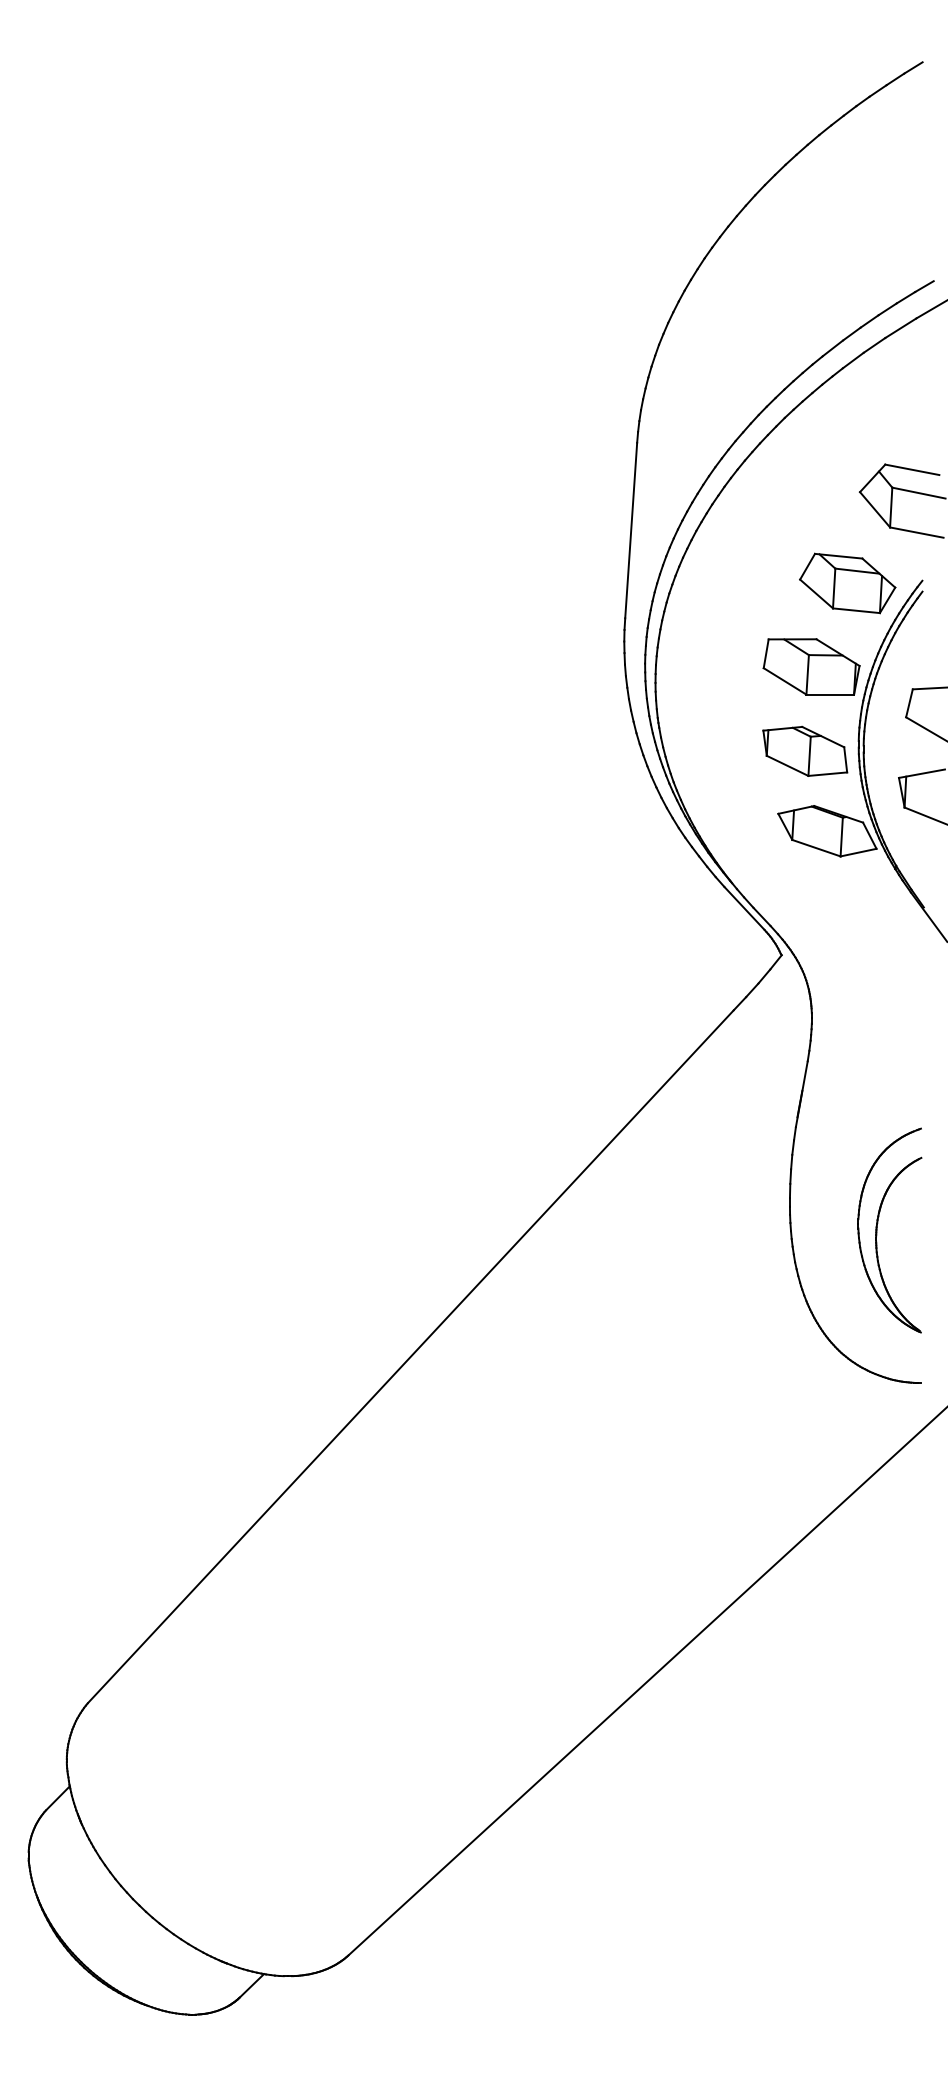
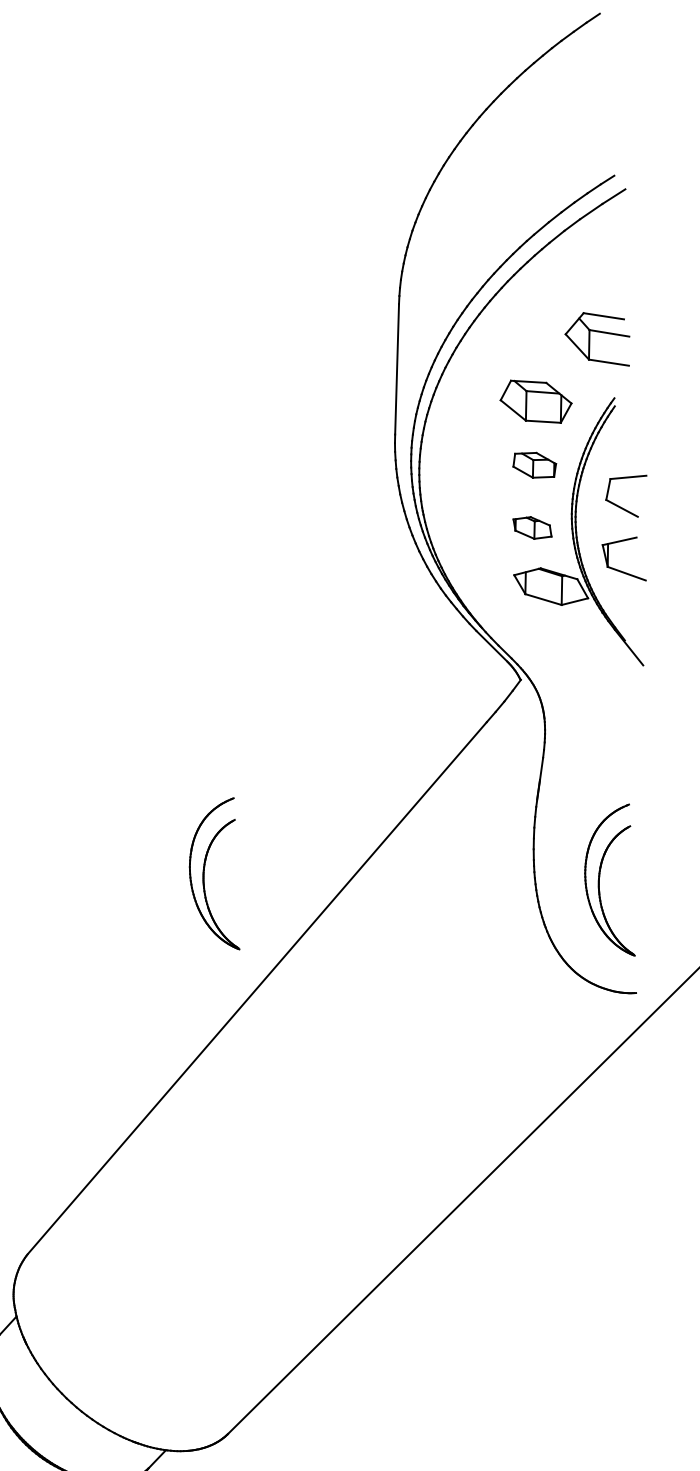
part: (847, 583) -> (535, 401), moved
part: (811, 666) -> (534, 464), size x0.6
part: (805, 750) -> (532, 527), size x0.6
part: (345, 1201) -> (204, 874), added

